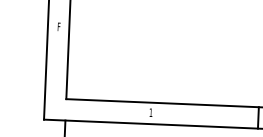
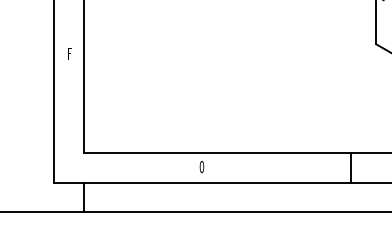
text: (150, 112) -> (201, 166), 1 -> 0

